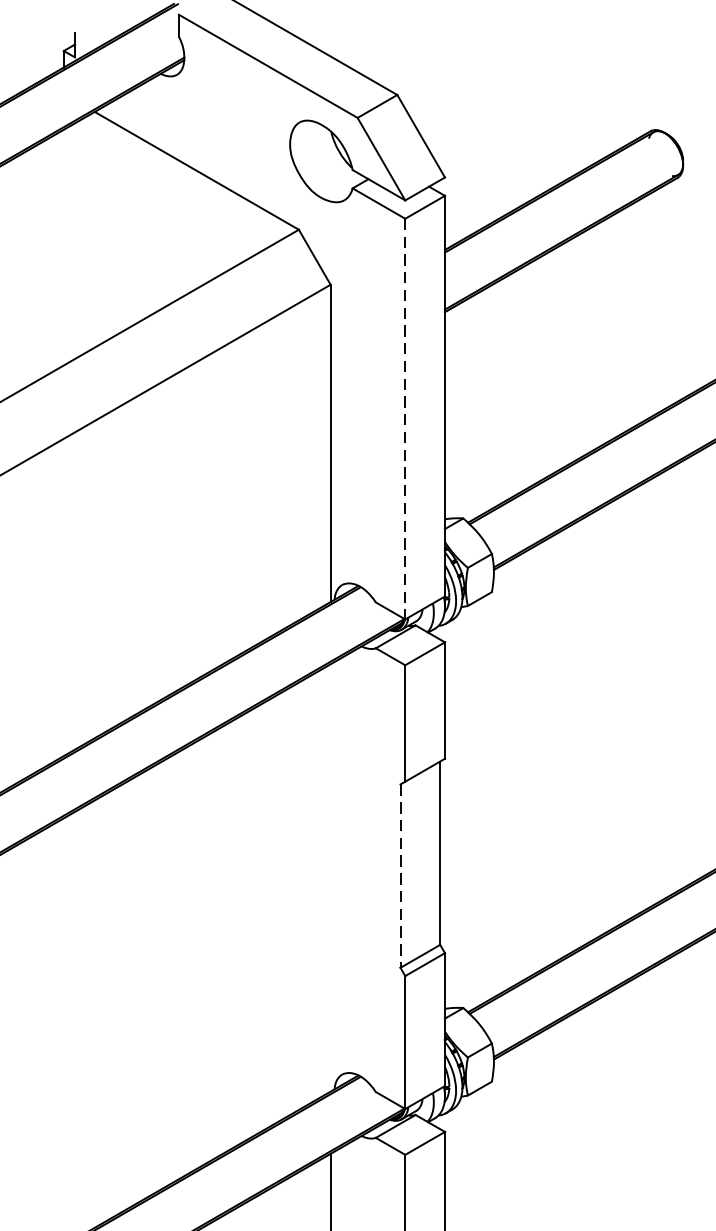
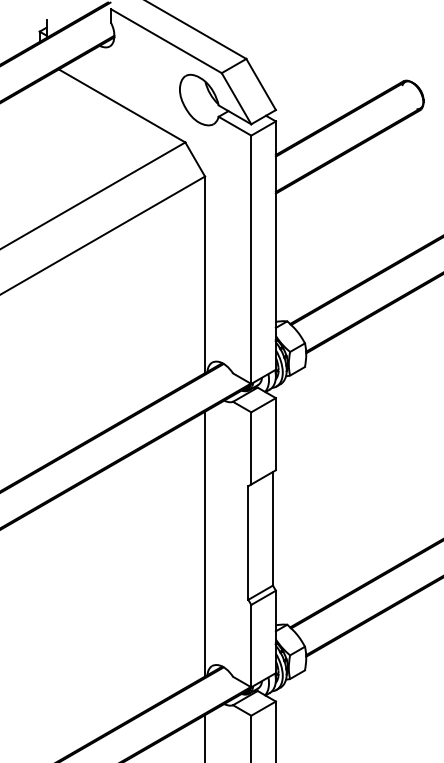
line: (405, 420) -> (251, 260), dashed -> solid
line: (331, 876) -> (205, 543), added
line: (400, 876) -> (248, 543), dashed -> solid

